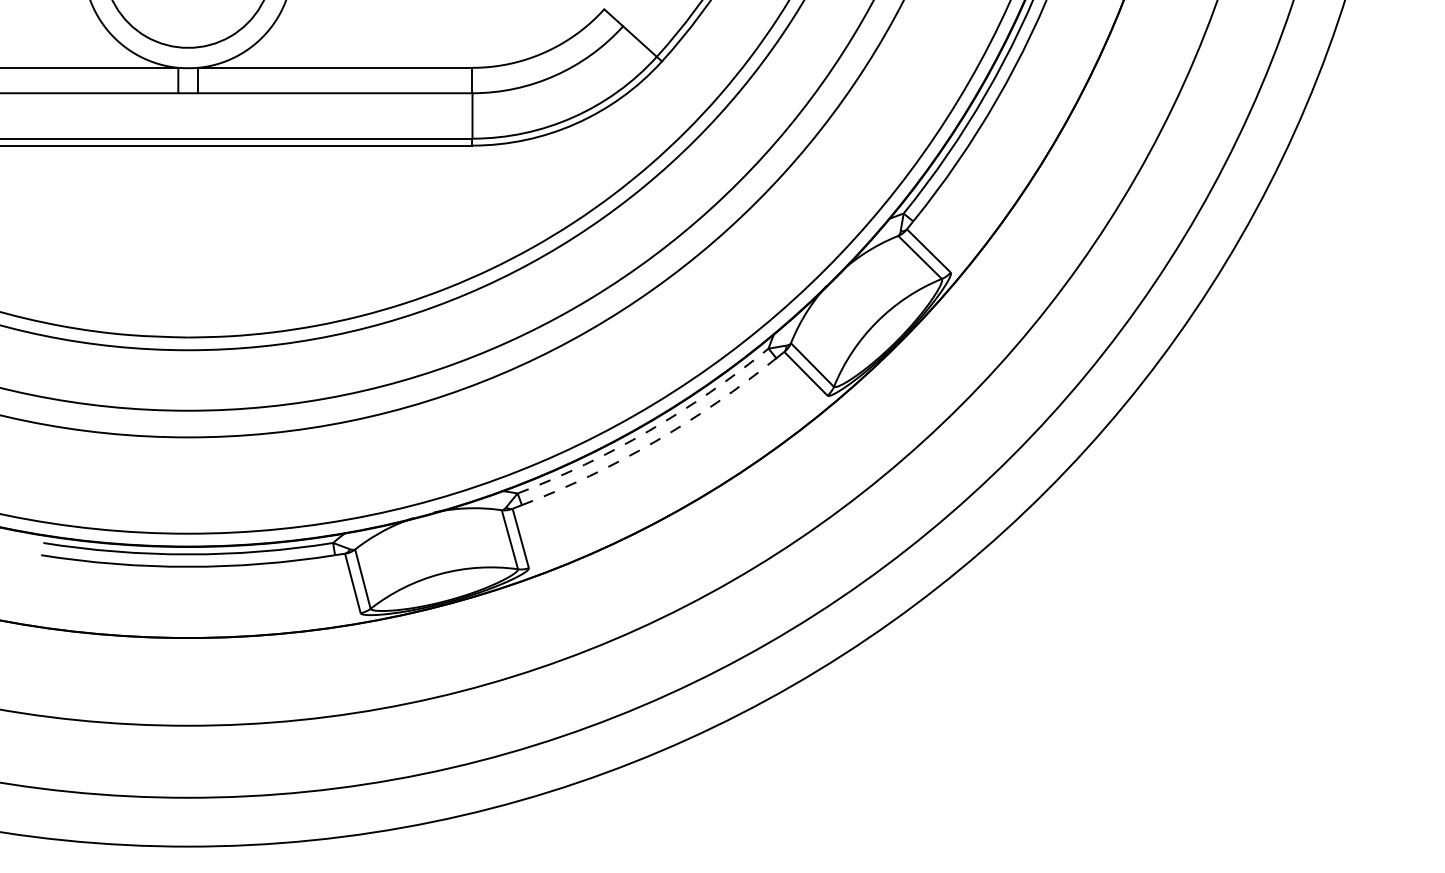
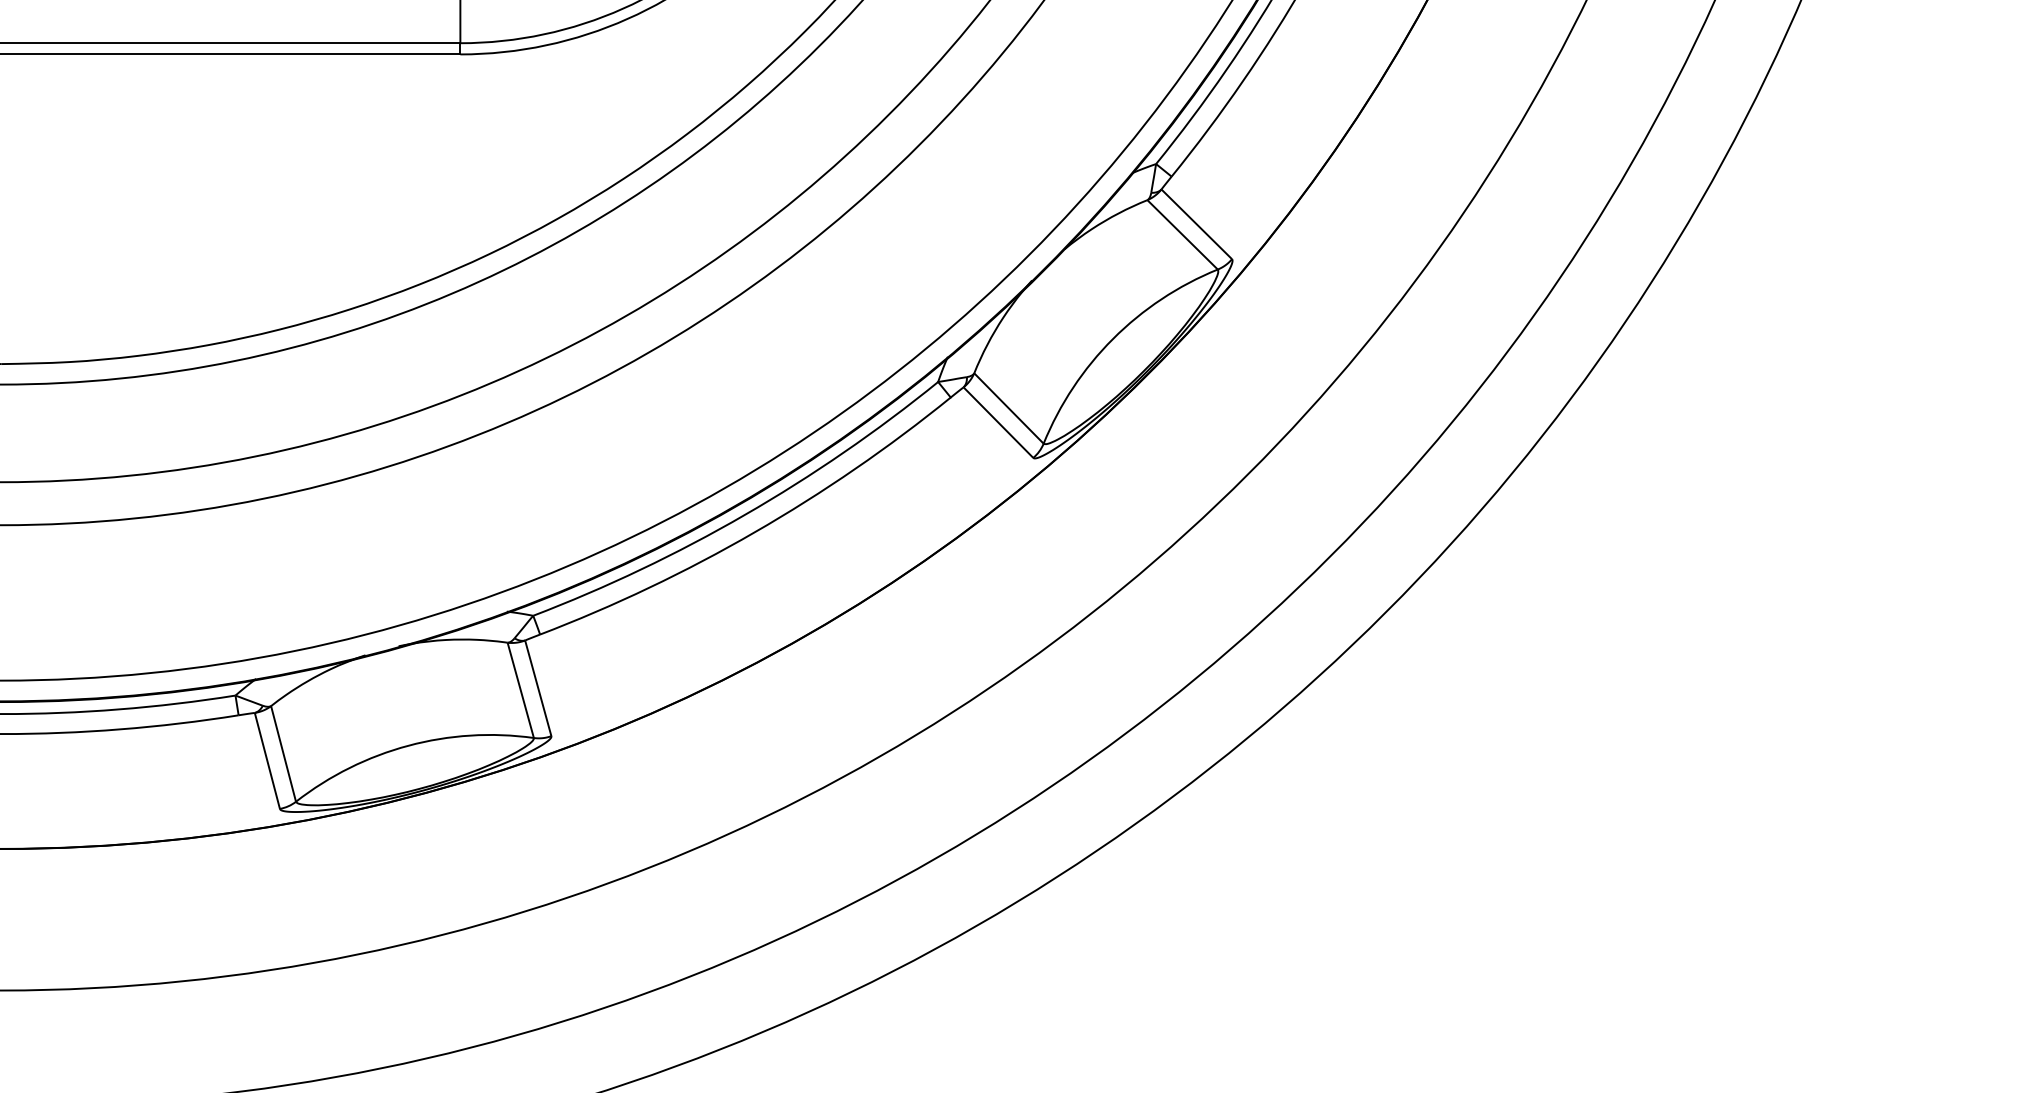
arc: (648, 431) -> (744, 515), dashed -> solid
arc: (654, 441) -> (754, 531), dashed -> solid

